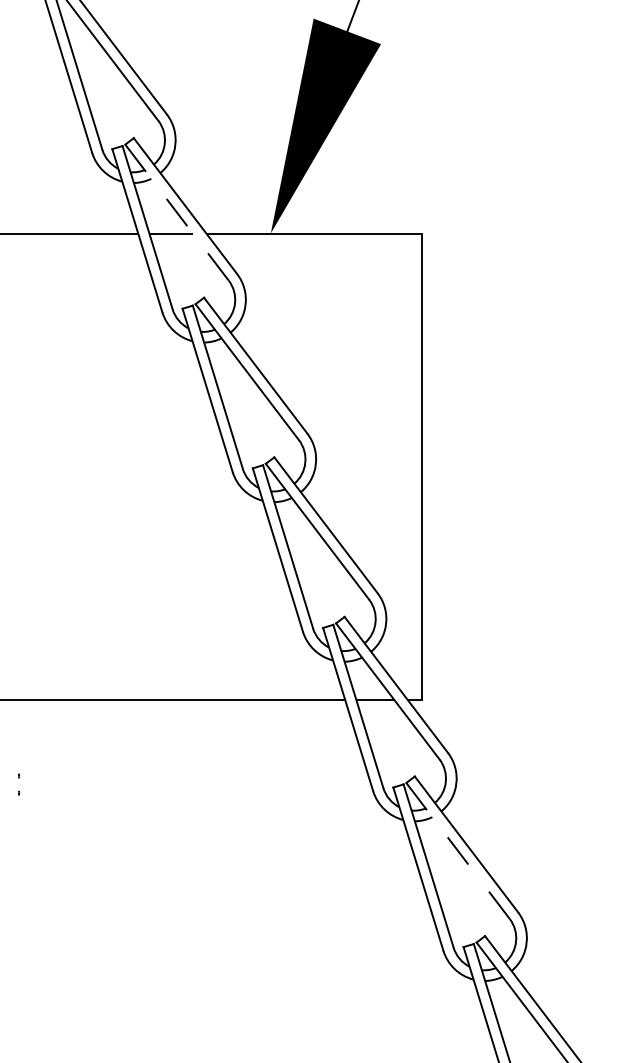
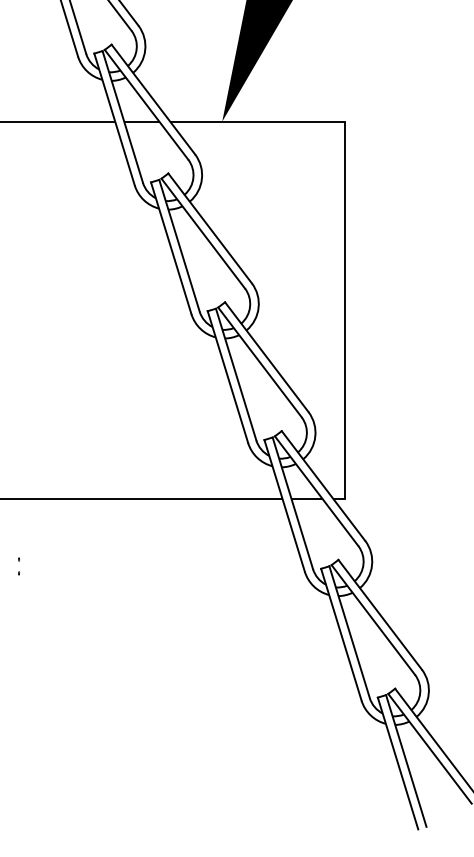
line: (177, 212) -> (146, 104), dashed -> solid
line: (458, 851) -> (373, 620), dashed -> solid

